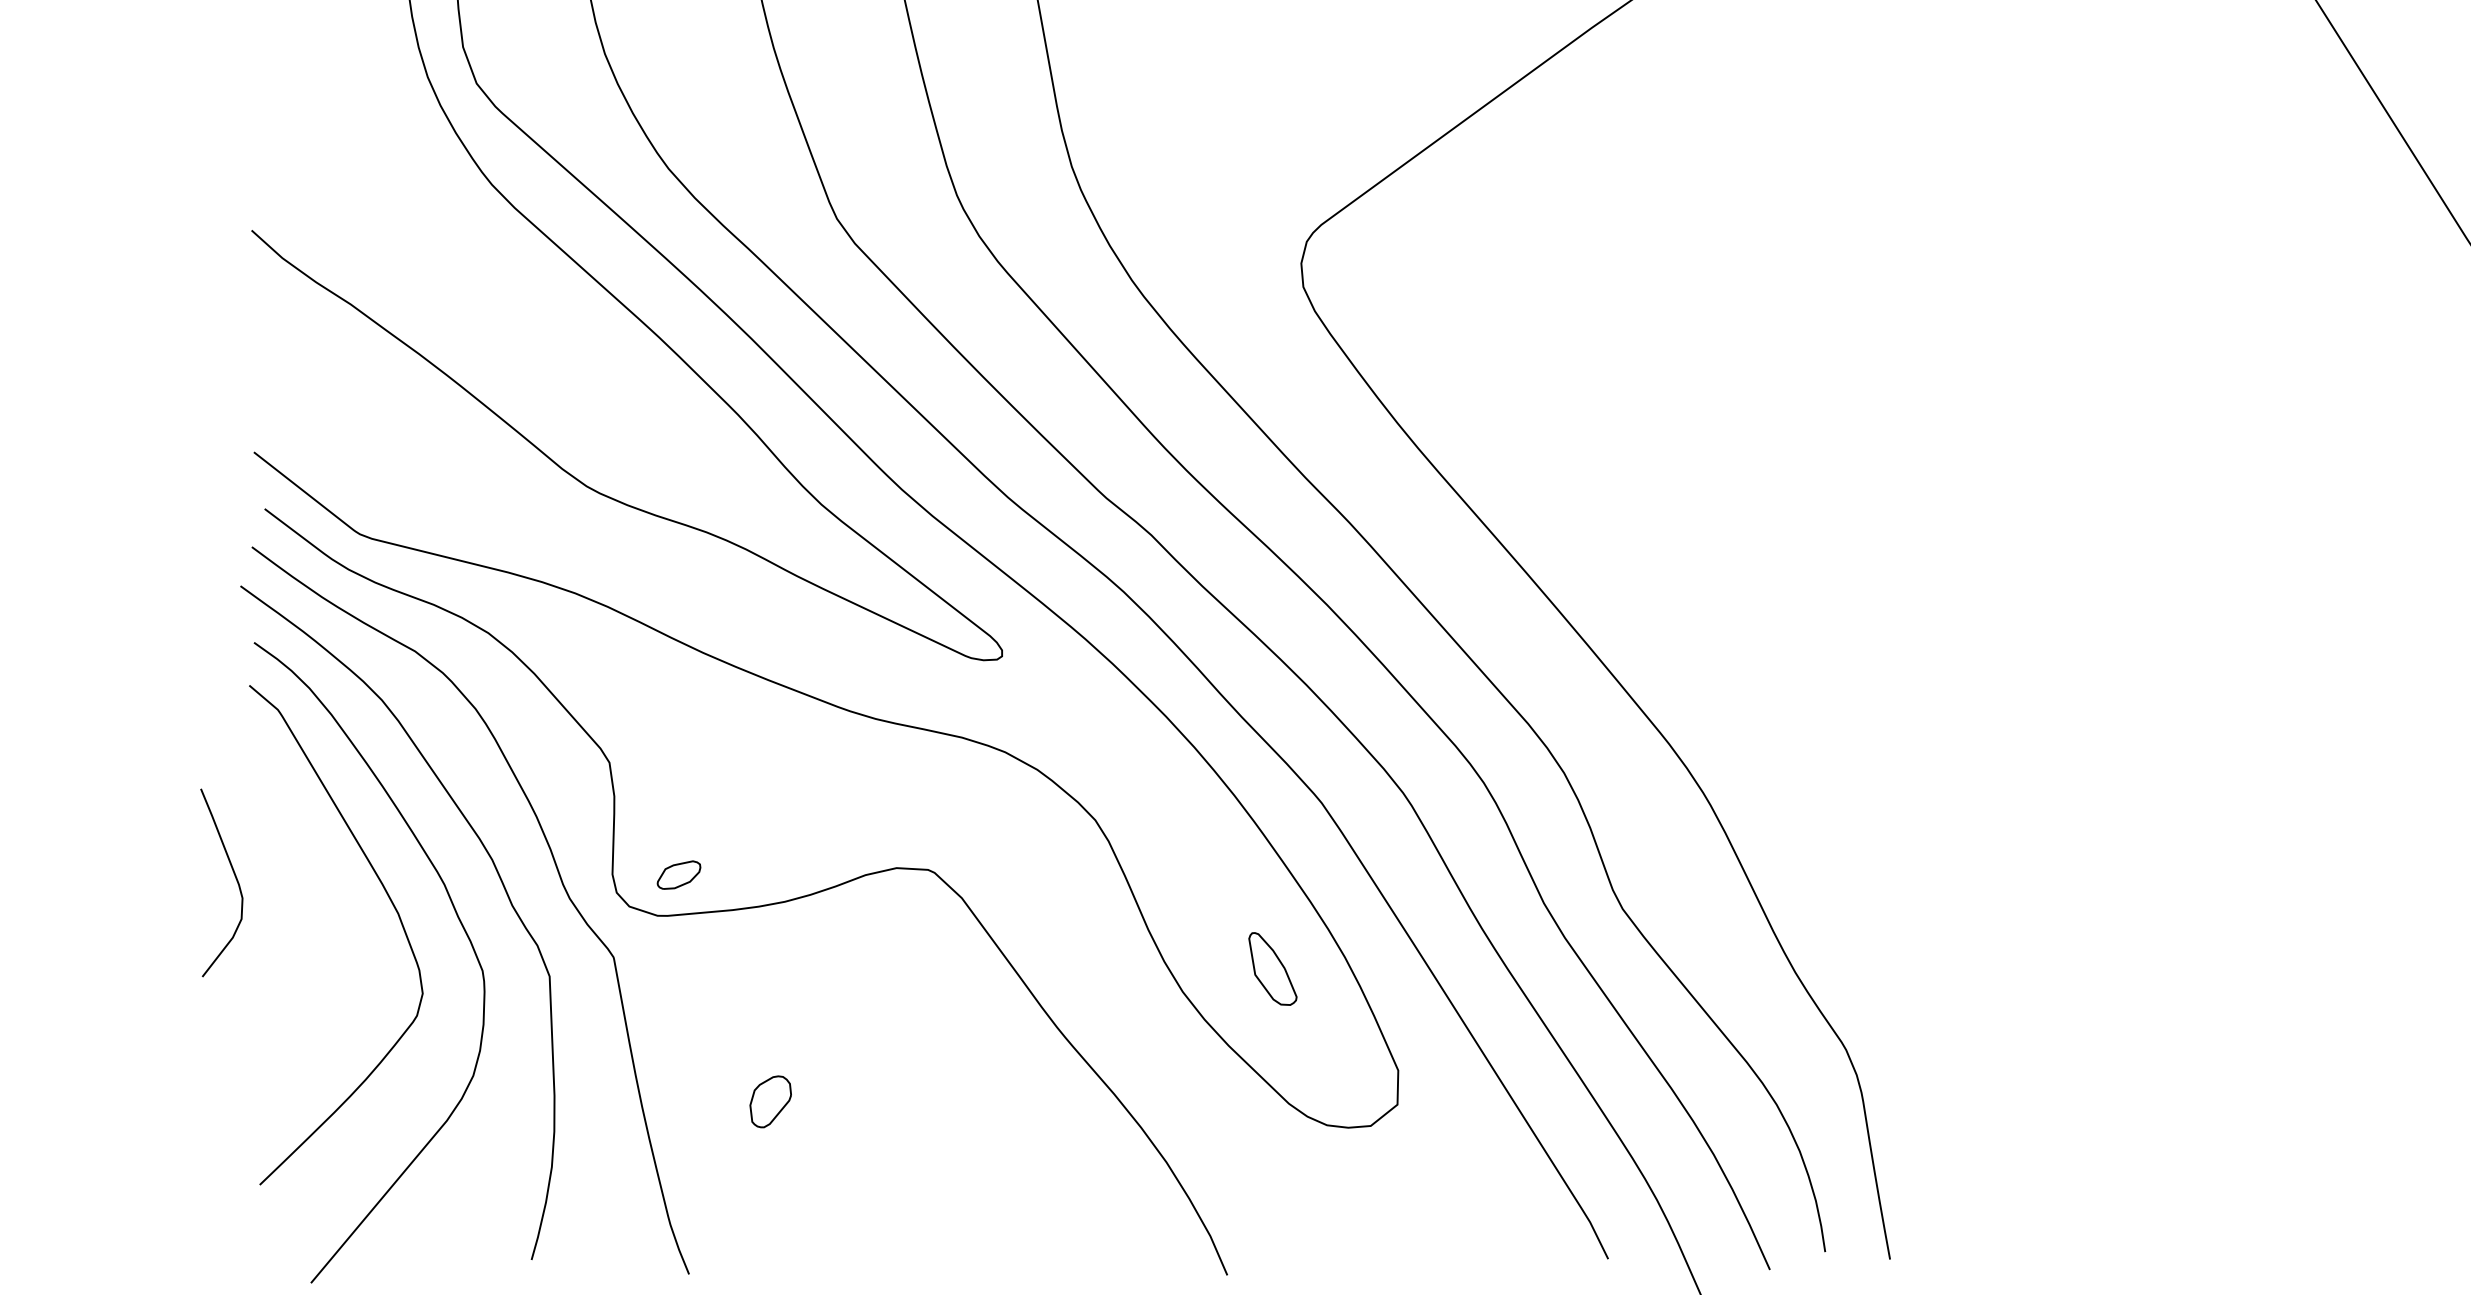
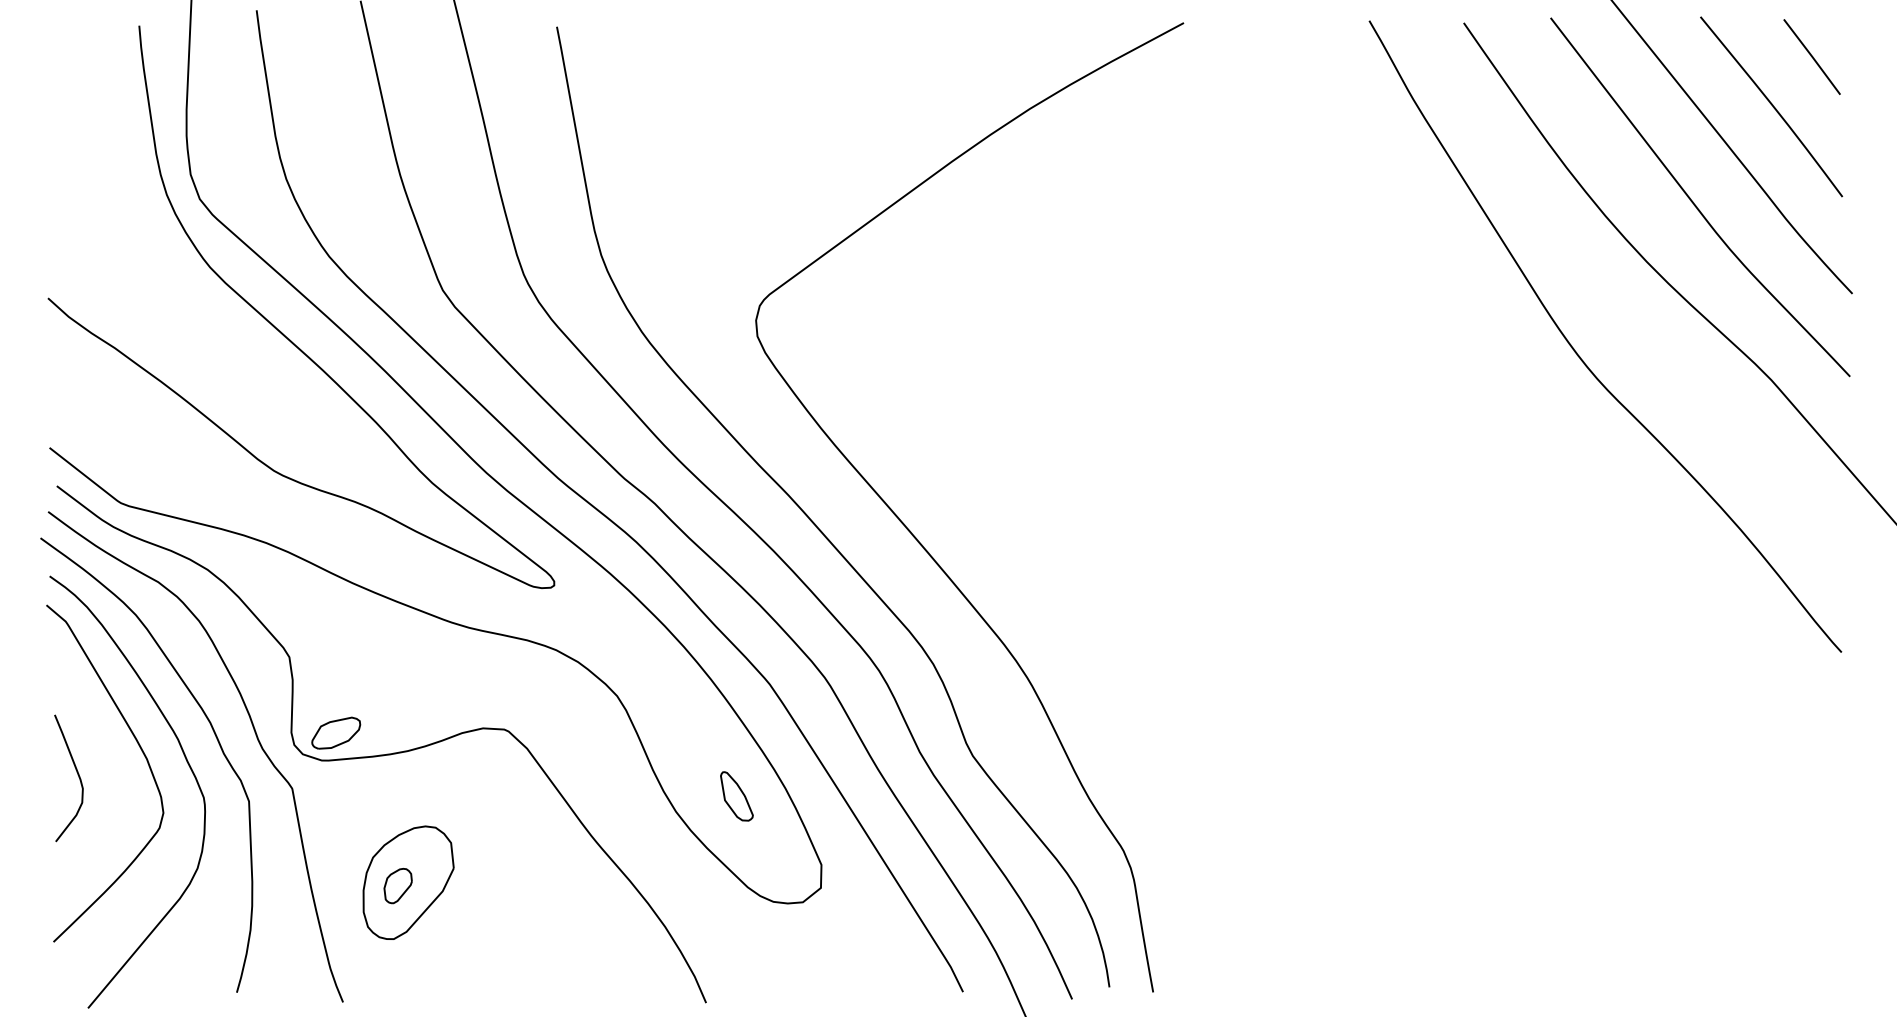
part: (679, 874) -> (336, 732), size x1.67
curve: (234, 878) -> (77, 775), moved
part: (786, 1096) -> (408, 882), added

